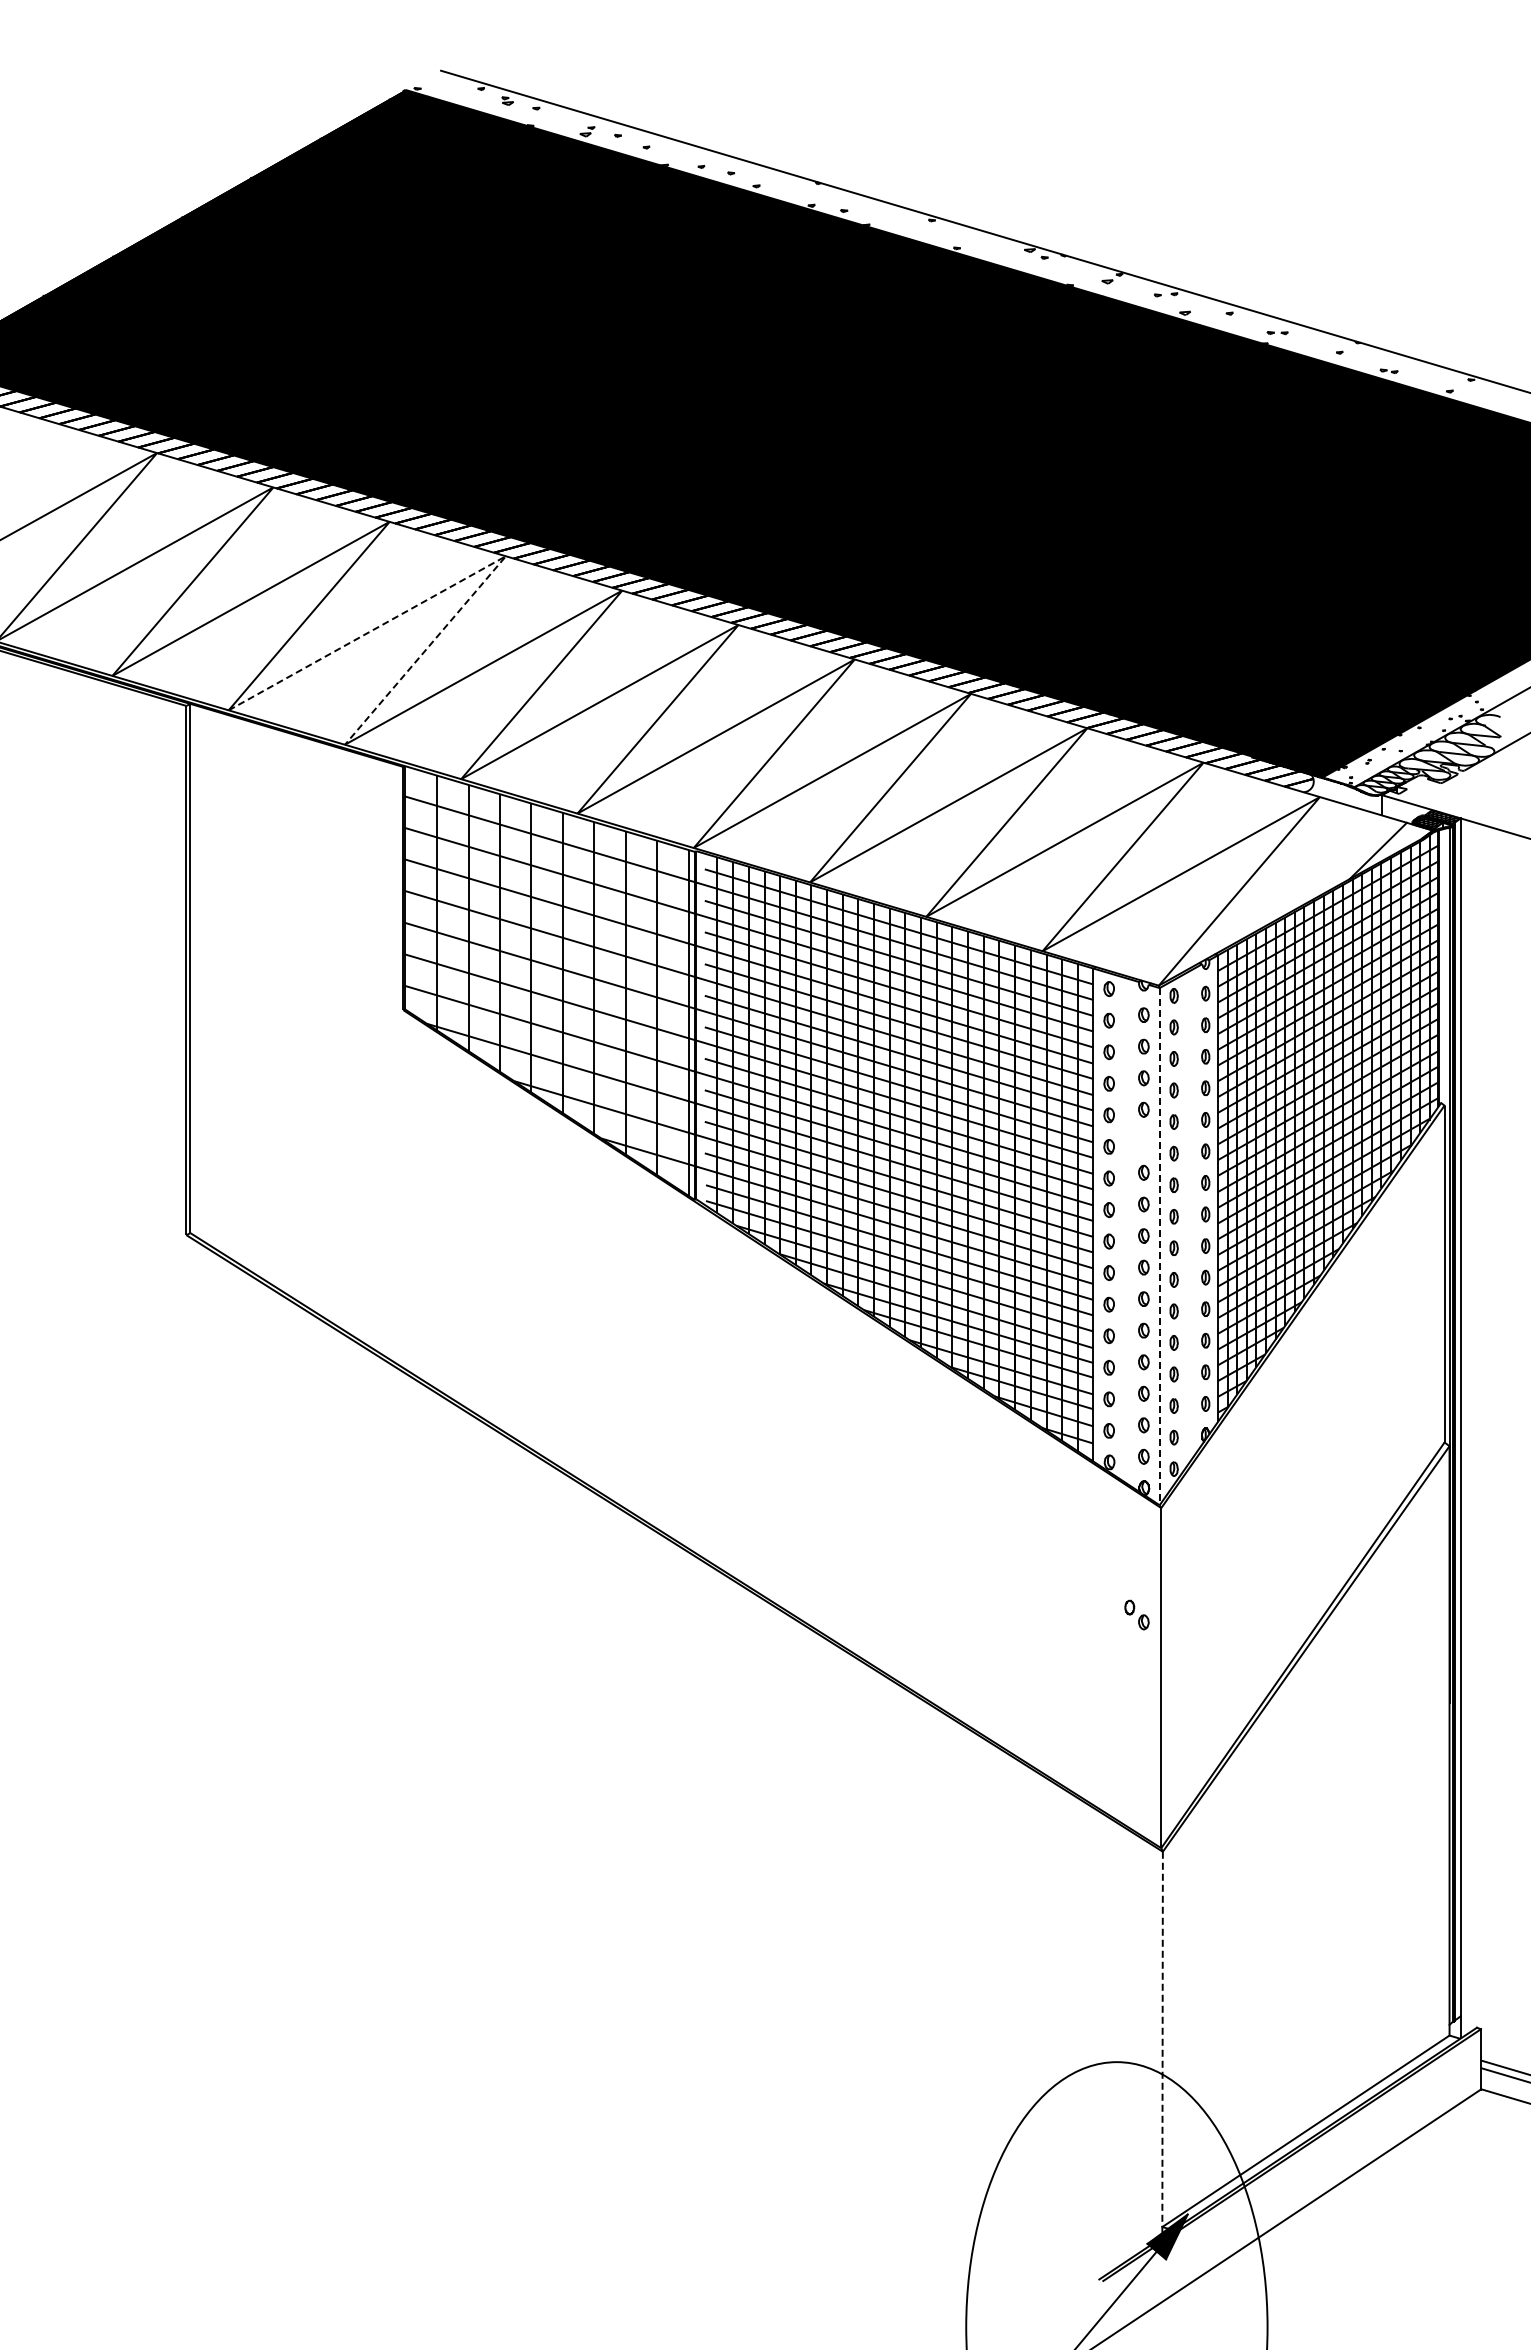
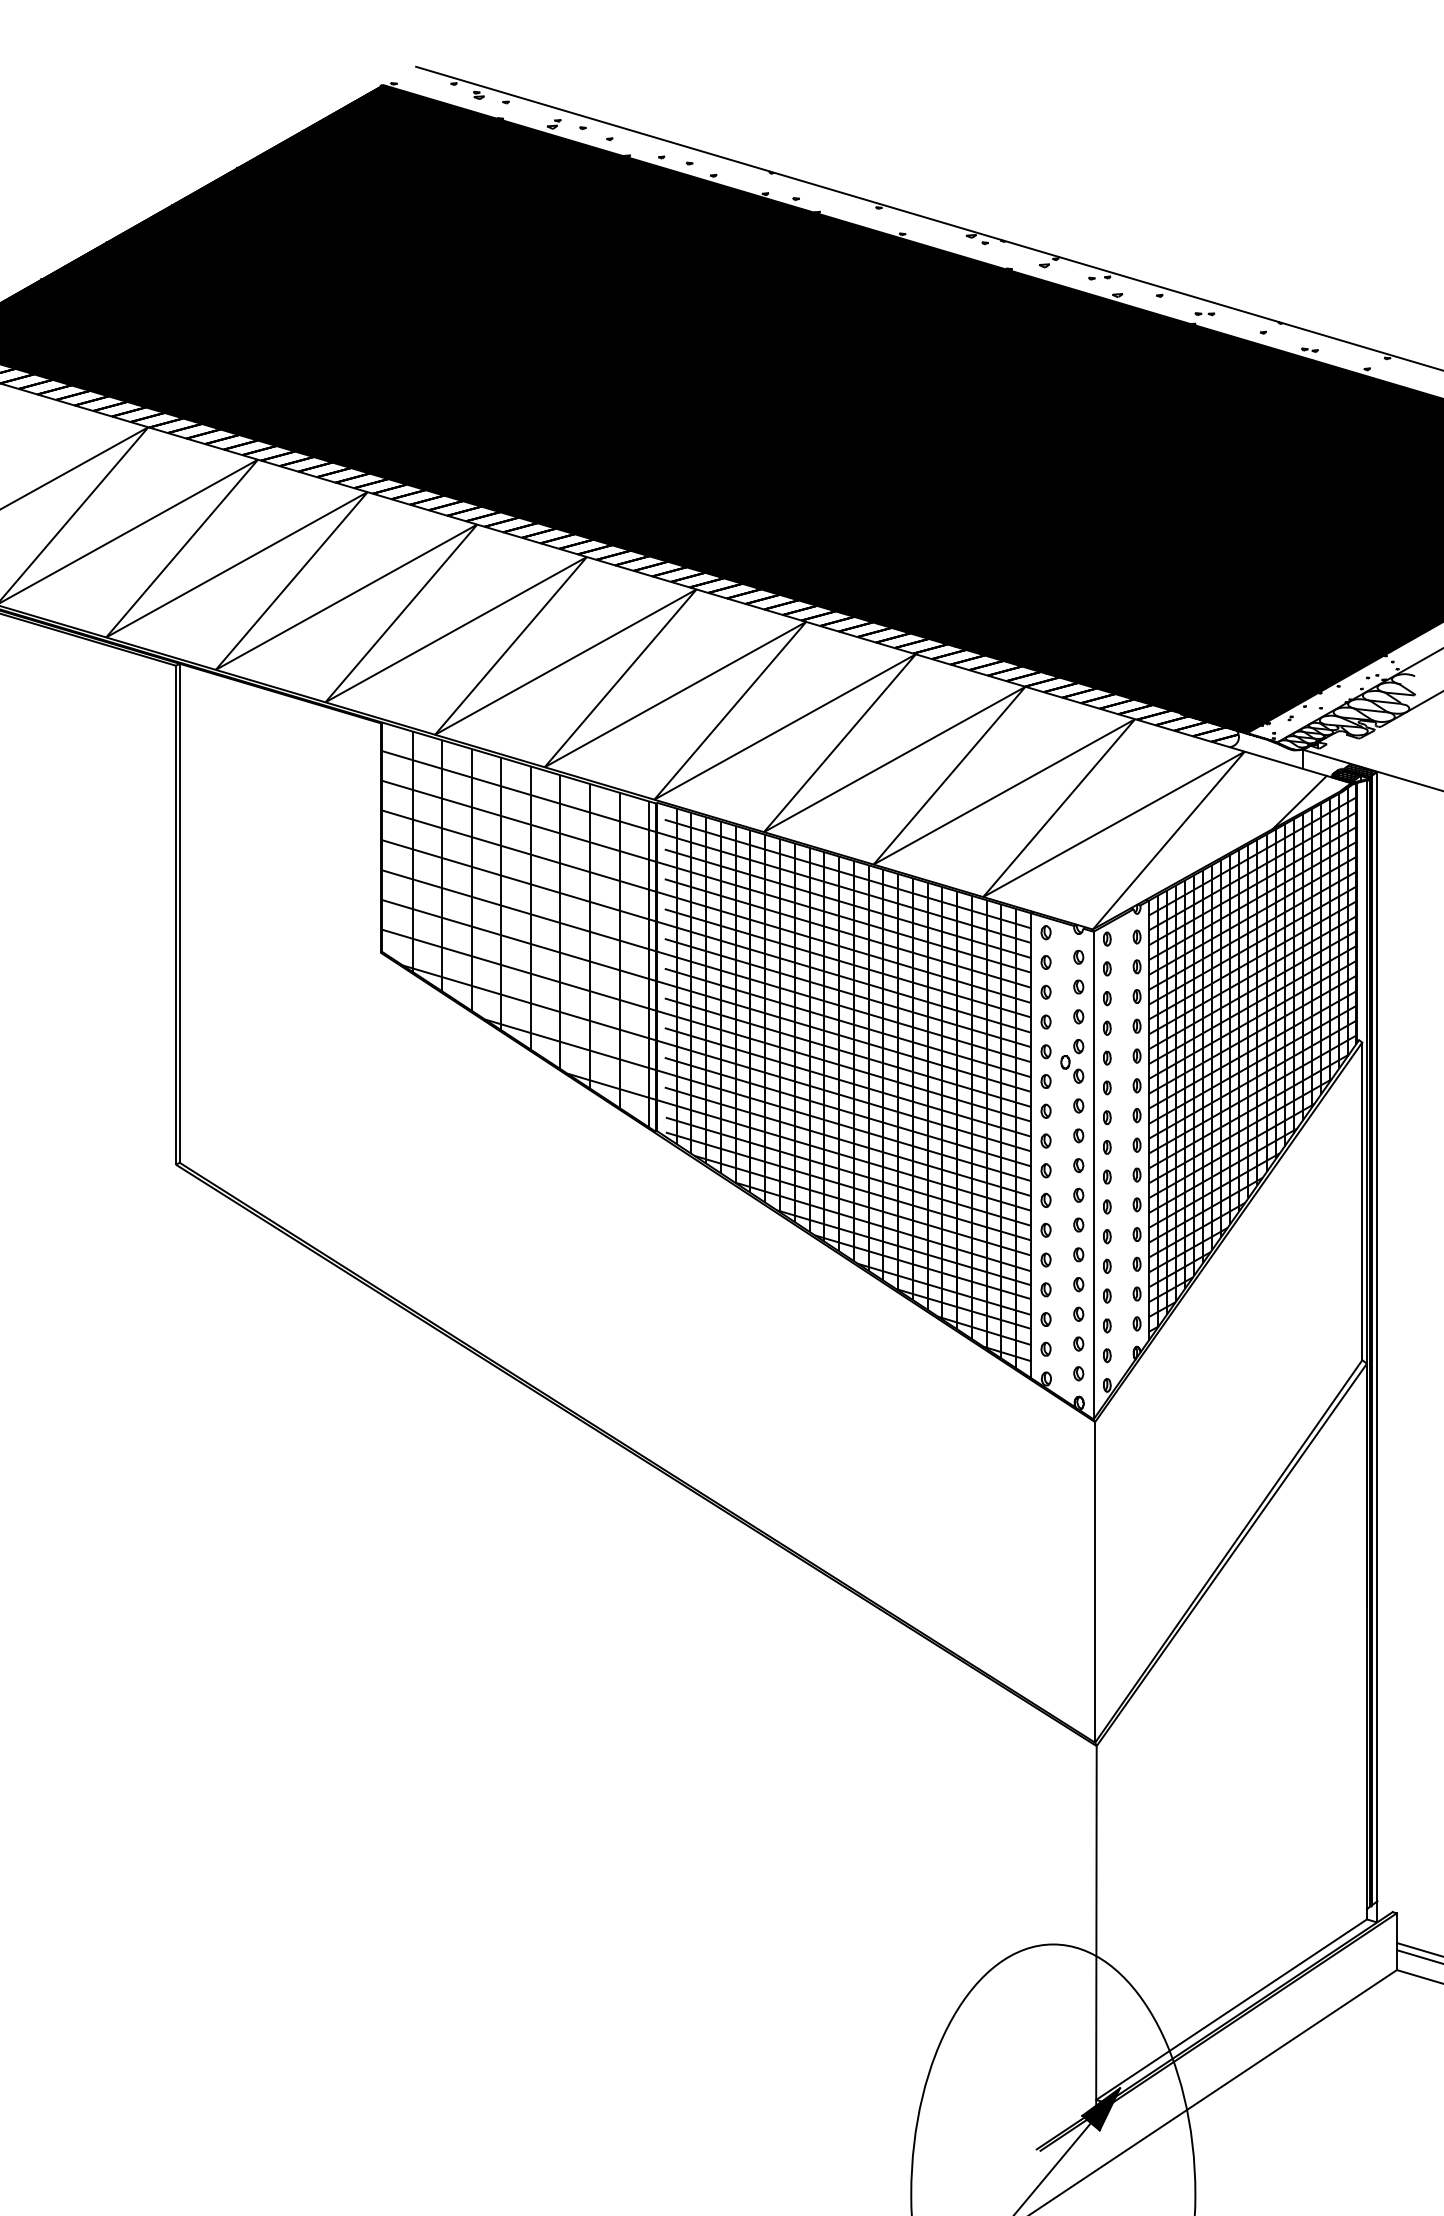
line: (476, 572) -> (449, 539), dashed -> solid
line: (1159, 1246) -> (1093, 1175), dashed -> solid
part: (1136, 1614) -> (1071, 1068), moved
line: (1162, 2044) -> (1096, 1927), dashed -> solid

